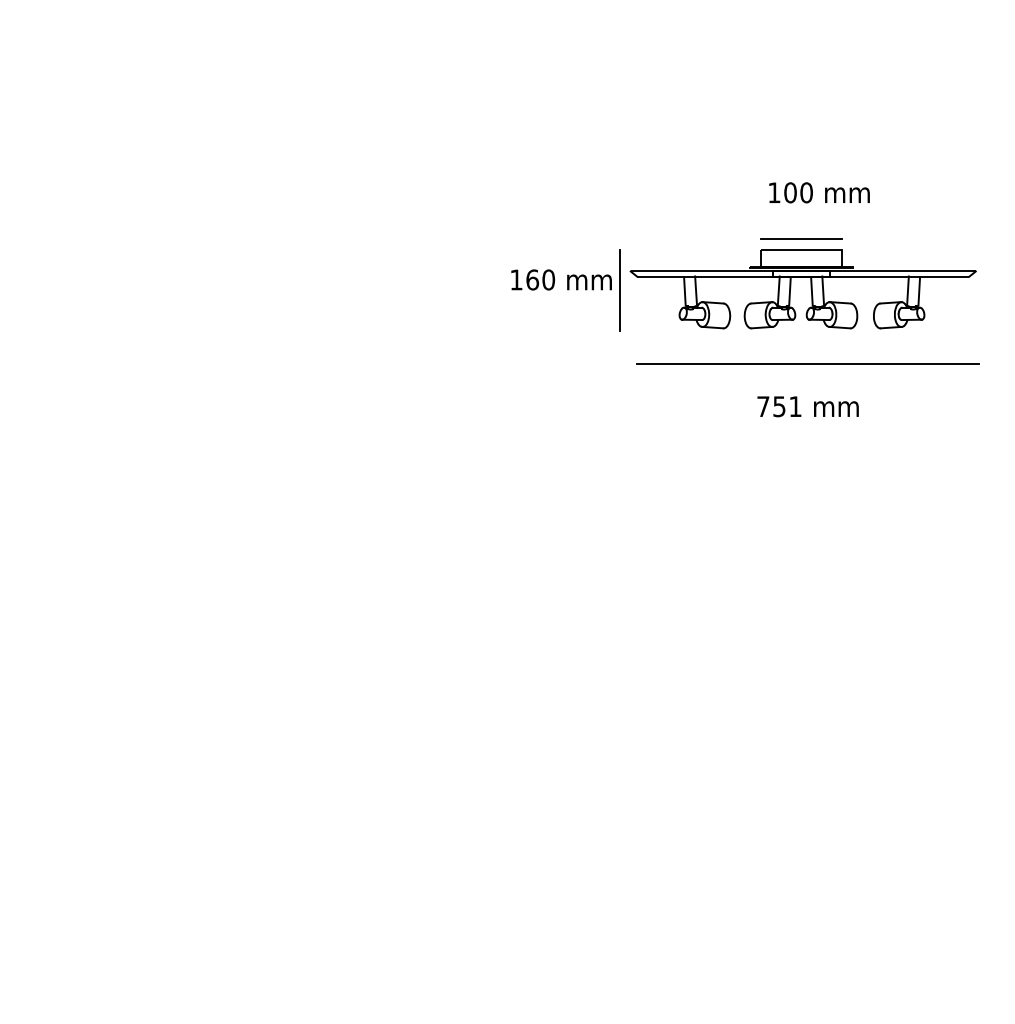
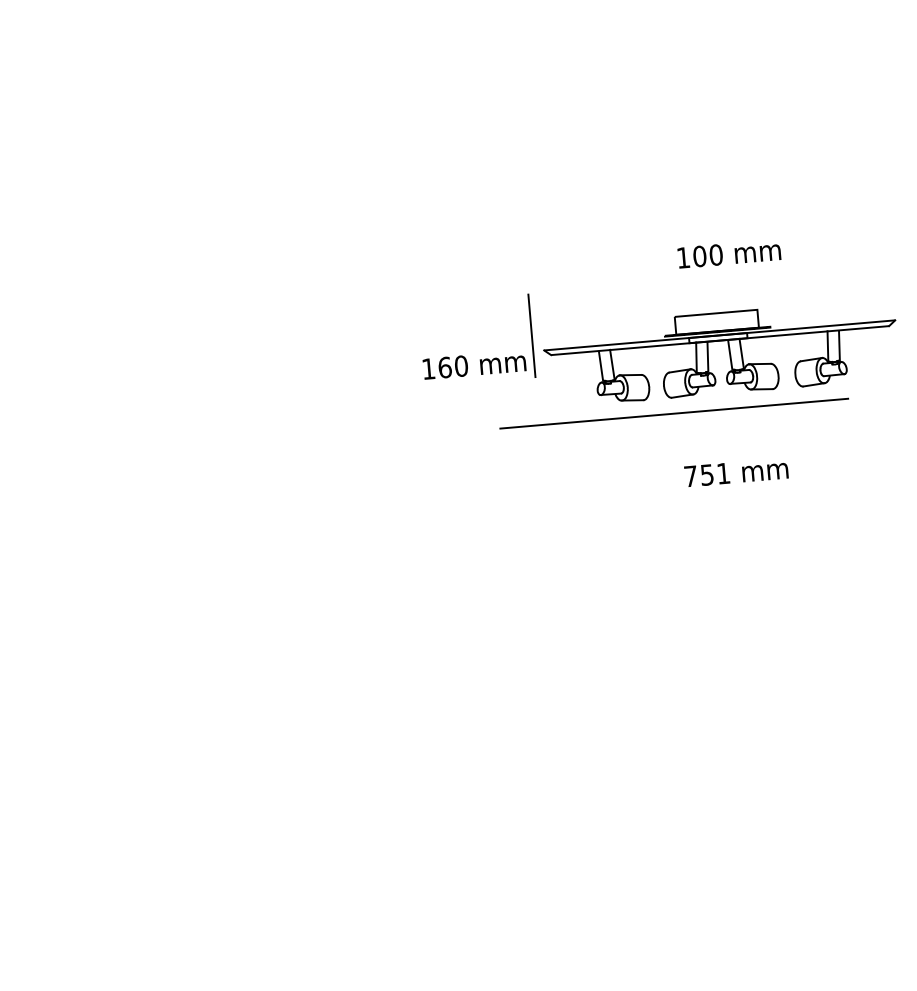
line: (801, 239) -> (715, 302), removed
line: (619, 290) -> (531, 336), moved
line: (807, 363) -> (673, 413), moved

